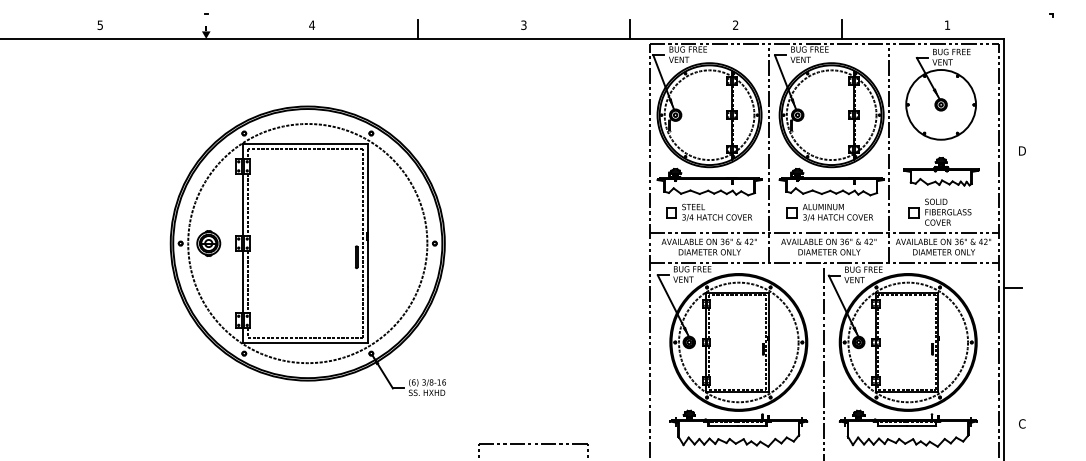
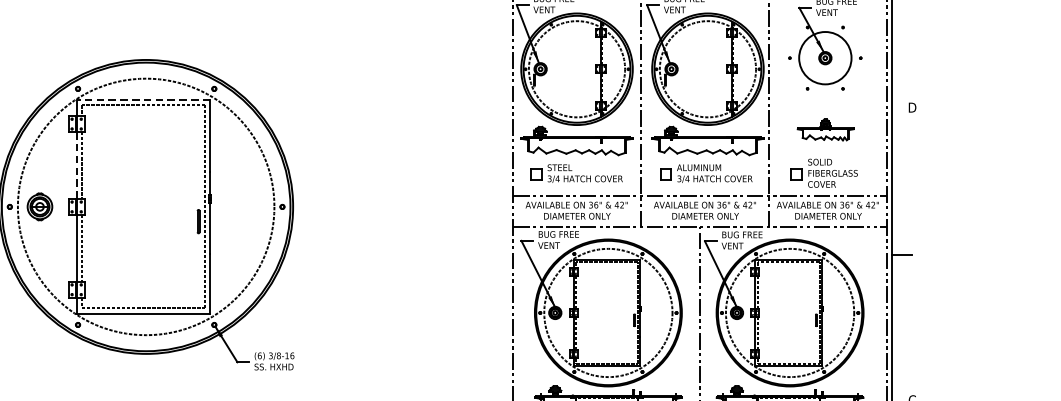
circle: (941, 104) -> (825, 57), size x0.7
line: (304, 143) -> (142, 99), solid -> dashed
part: (941, 171) -> (825, 129), size x0.7
line: (243, 205) -> (77, 166), solid -> dashed

